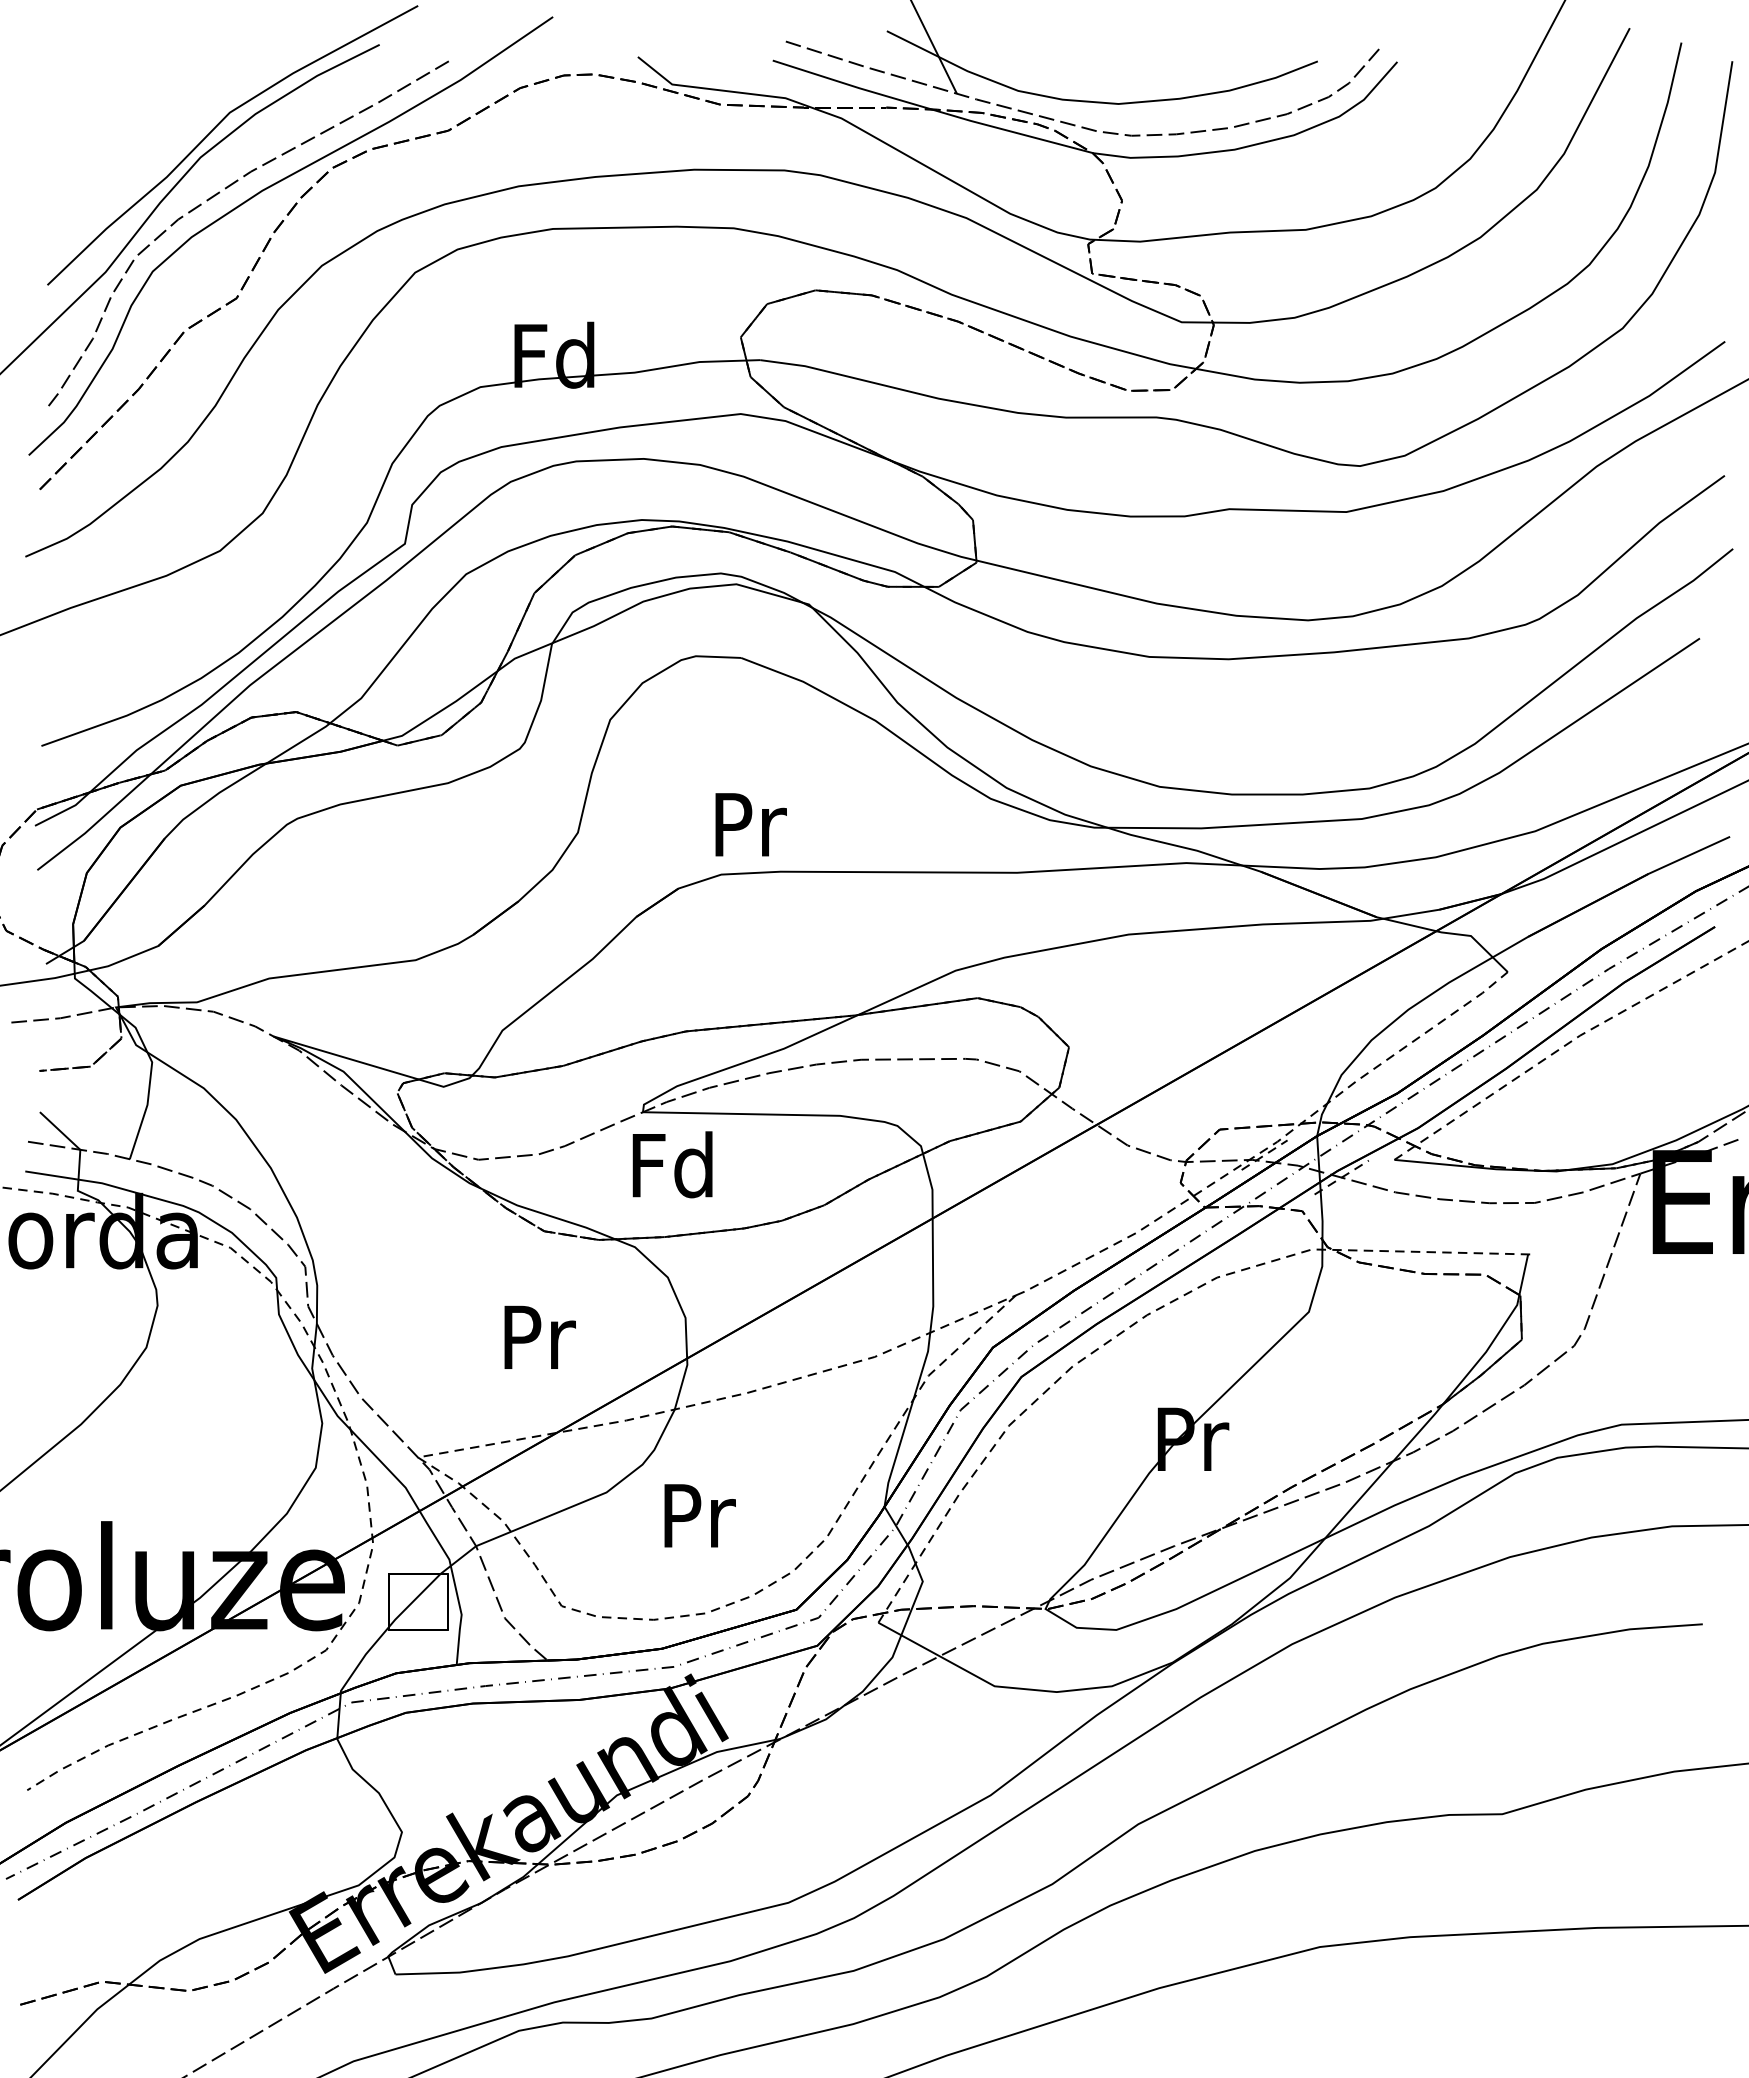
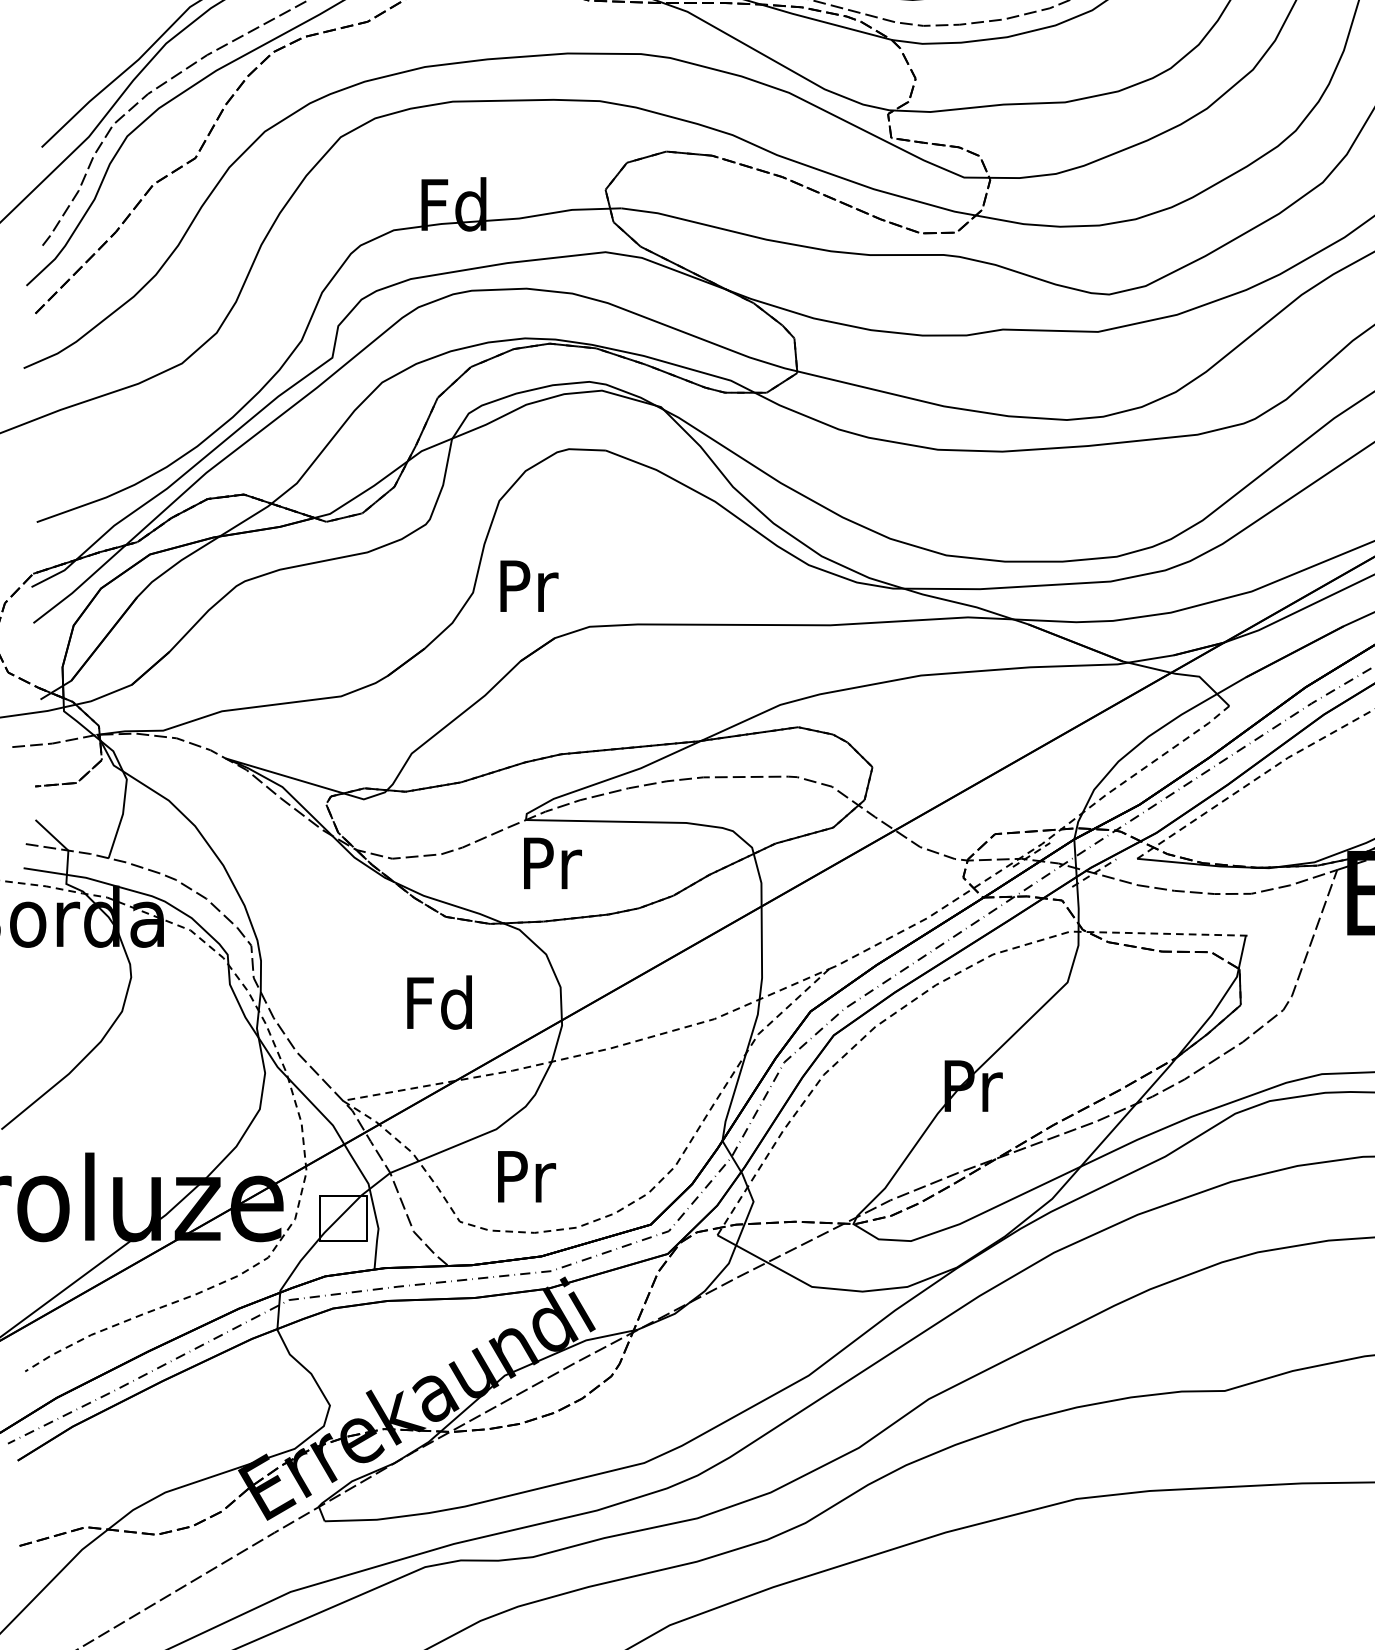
text: (750, 824) -> (528, 586), moved
text: (672, 1164) -> (550, 862), Fd -> Pr
text: (536, 1336) -> (439, 1002), Pr -> Fd
text: (699, 1515) -> (526, 1176), moved

